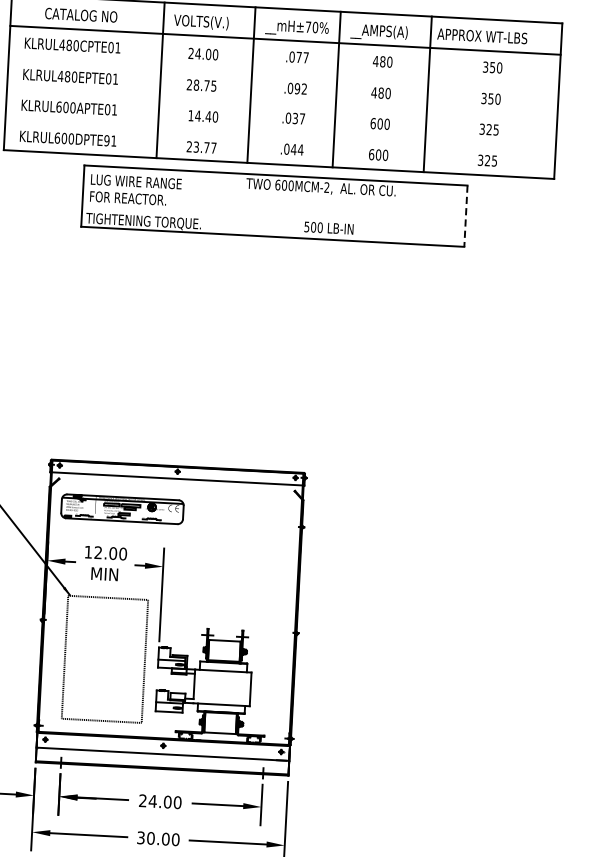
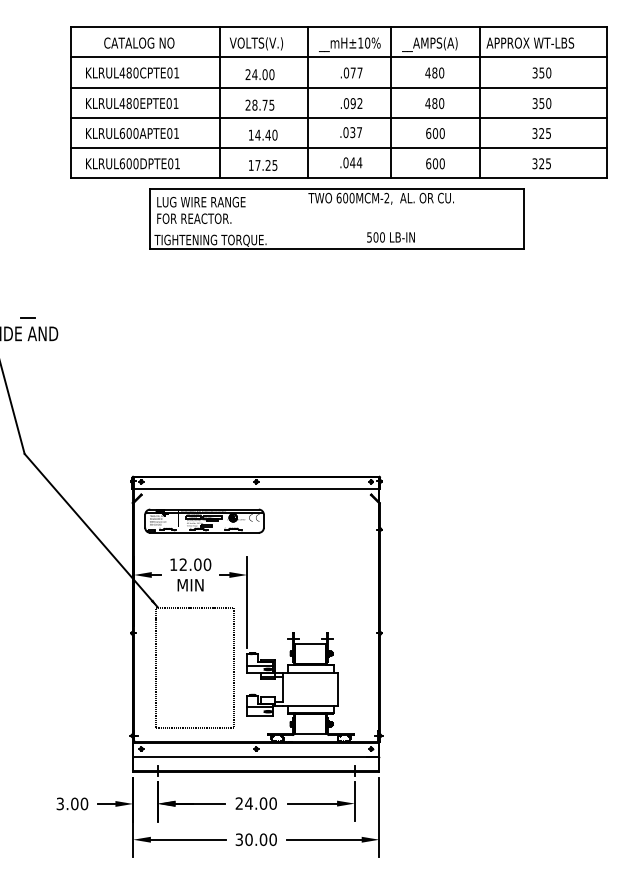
text: (308, 26) -> (360, 42), __mH±70% -> __mH±10%
line: (283, 71) -> (338, 87), added
line: (281, 102) -> (338, 117), added
line: (279, 133) -> (338, 147), added
text: (106, 140) -> (170, 163), KLRUL600DPTE91 -> KLRUL600DPTE01
text: (201, 147) -> (262, 165), 23.77 -> 17.25
line: (465, 215) -> (523, 218), dashed -> solid

